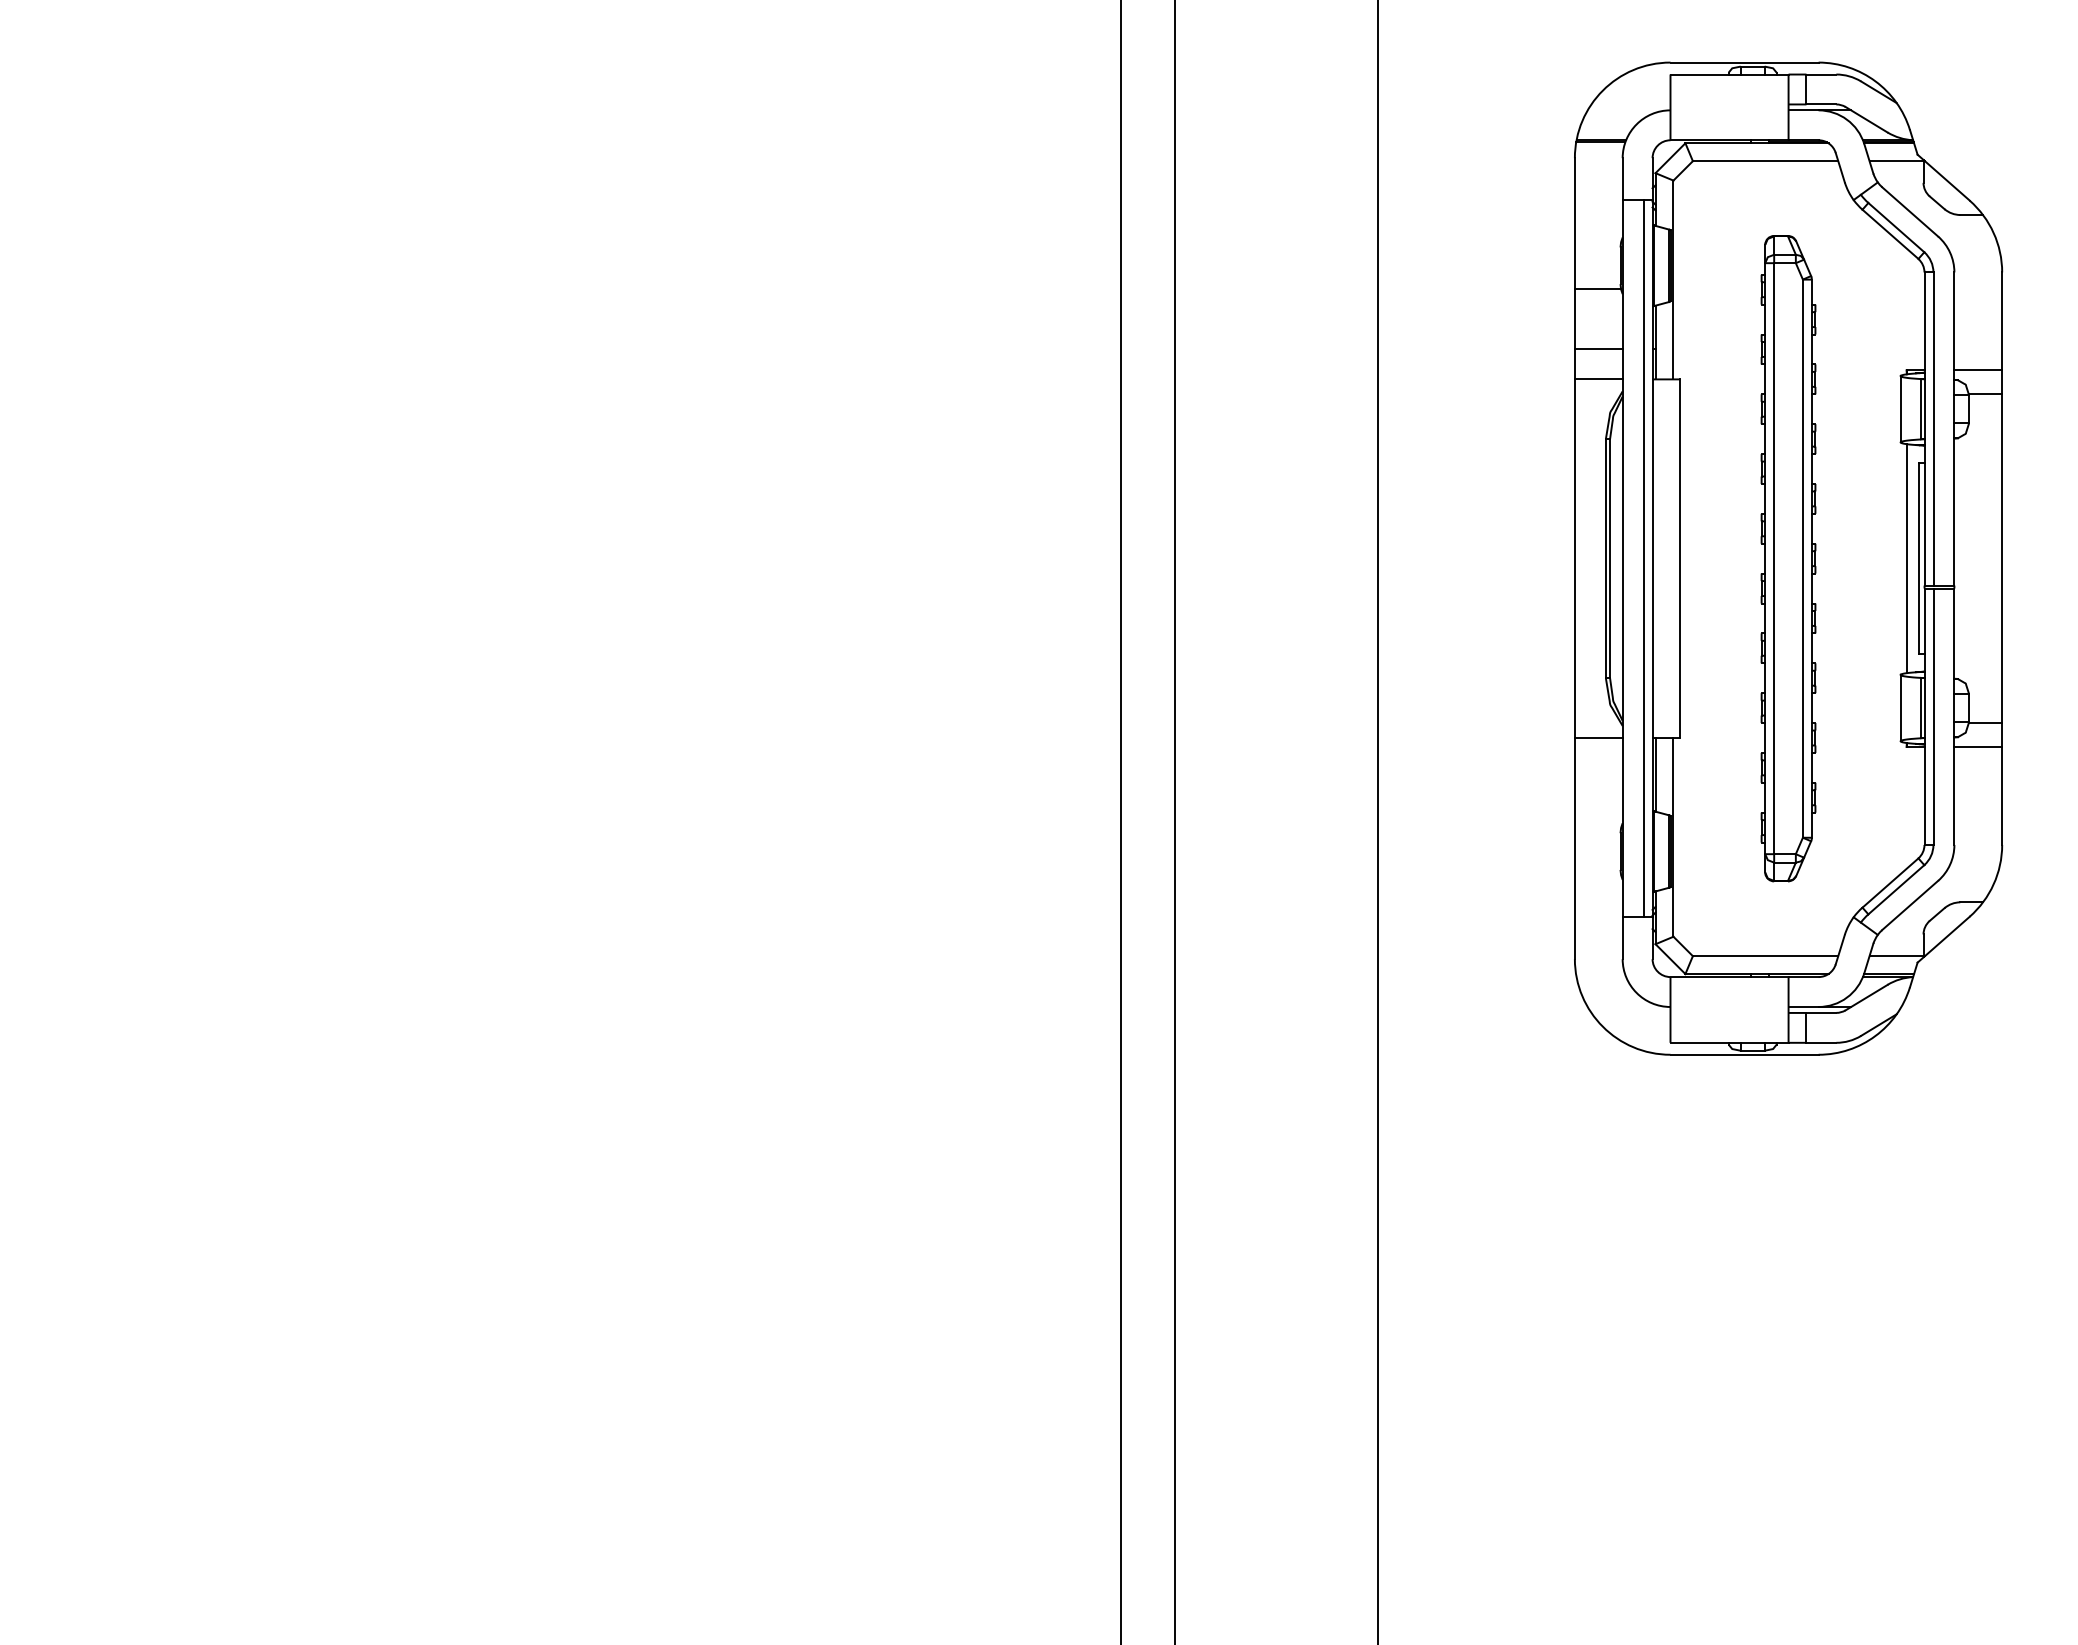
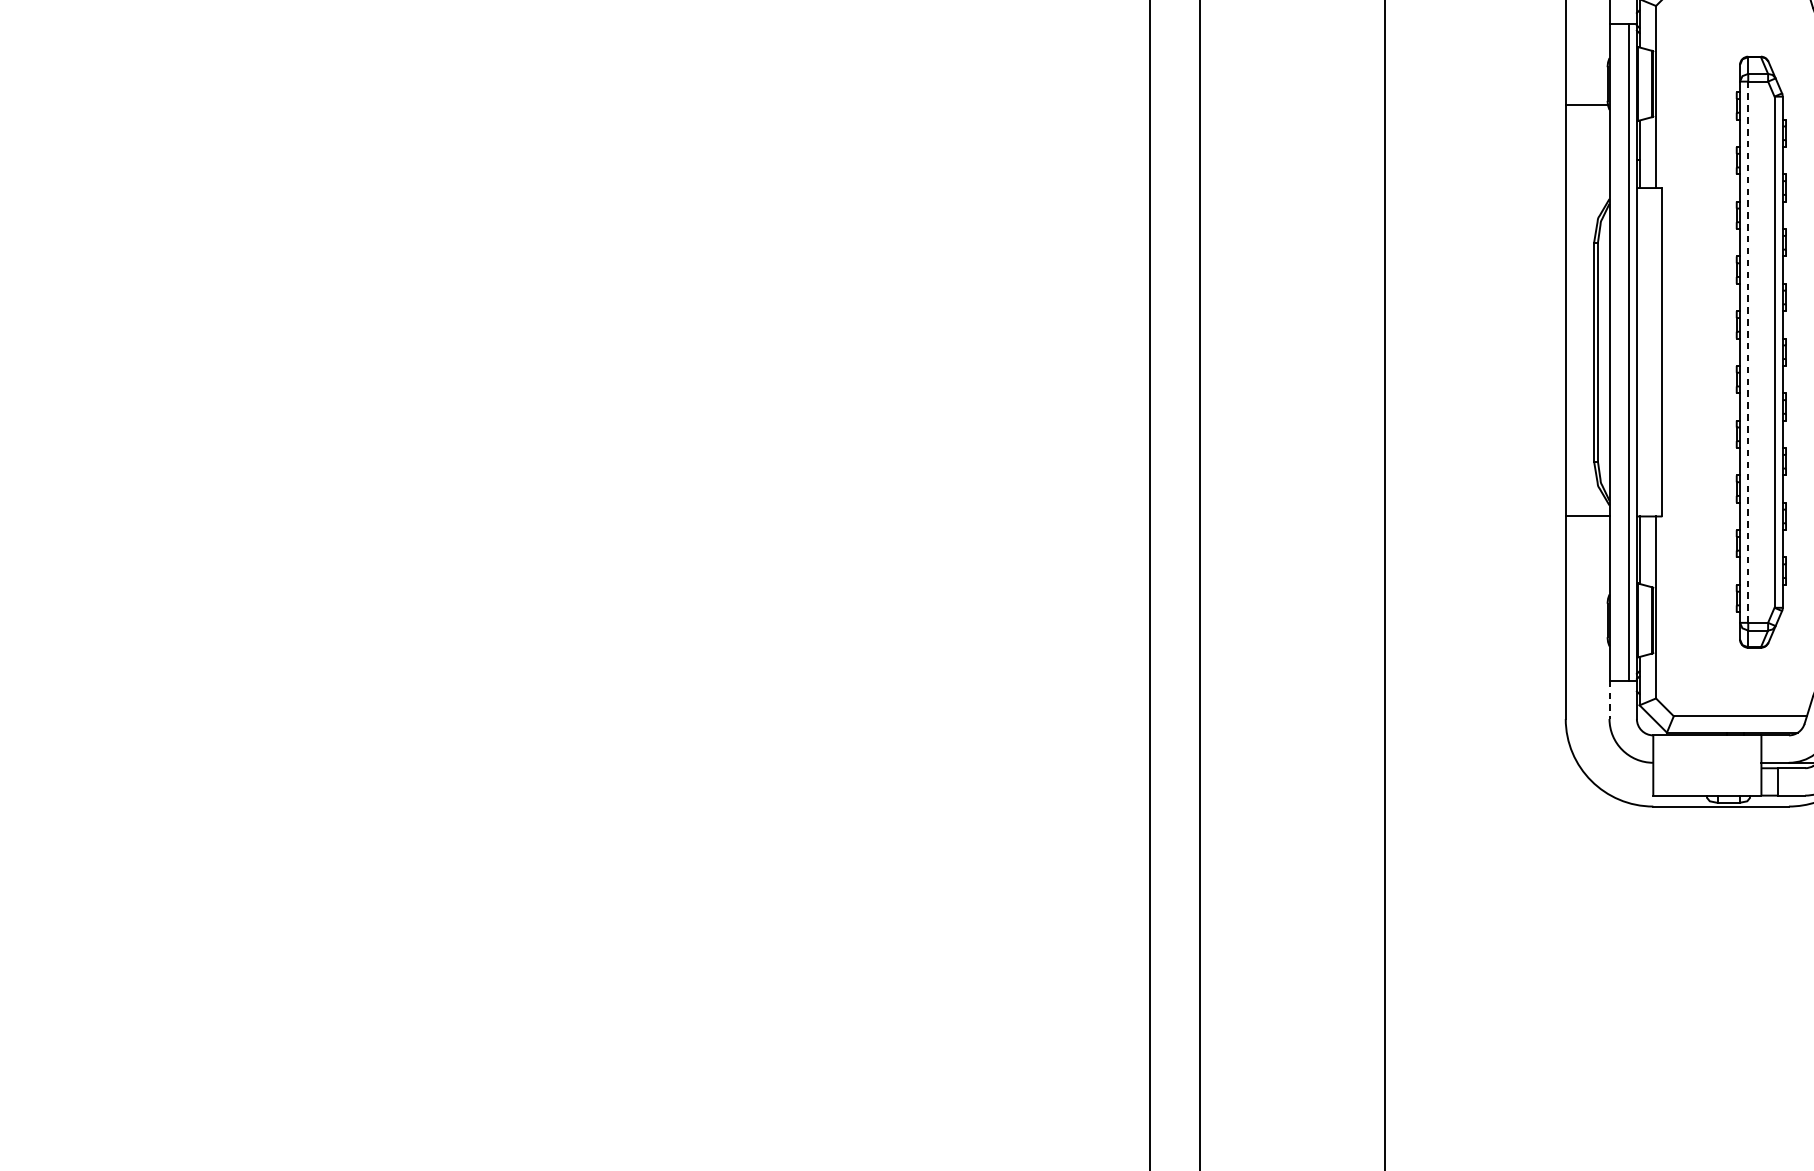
line: (1598, 348) -> (1587, 159), removed
line: (1598, 379) -> (1587, 188), removed
line: (1774, 559) -> (1748, 352), solid -> dashed
line: (1622, 938) -> (1609, 700), solid -> dashed

